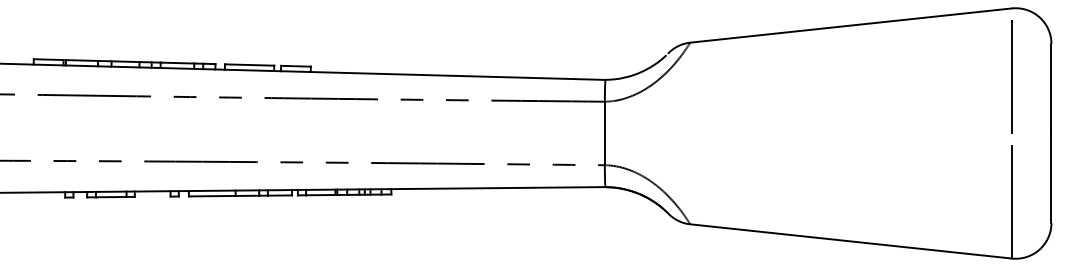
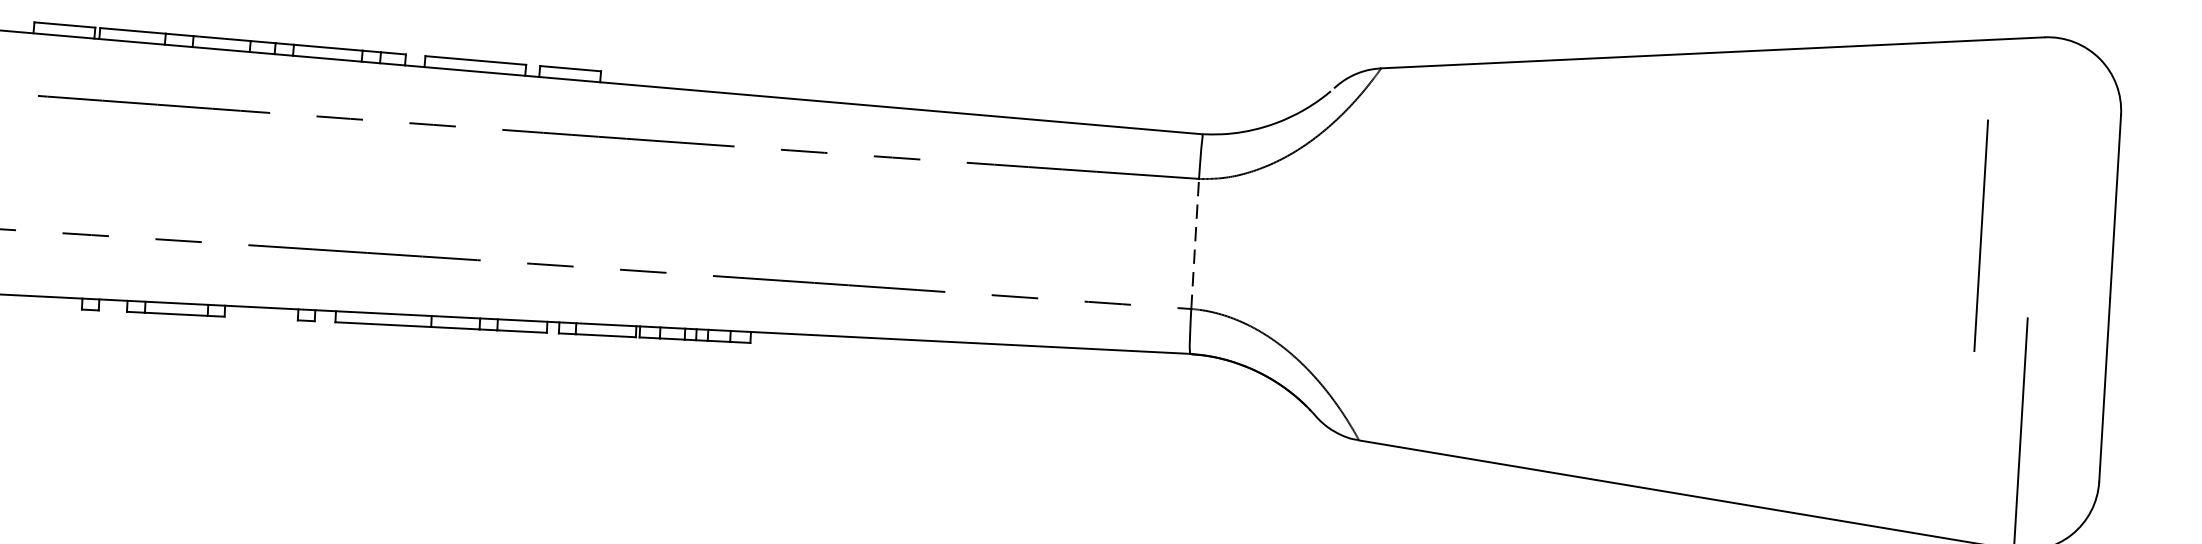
line: (1011, 76) -> (1980, 235), moved
line: (604, 133) -> (1194, 243), solid -> dashed

